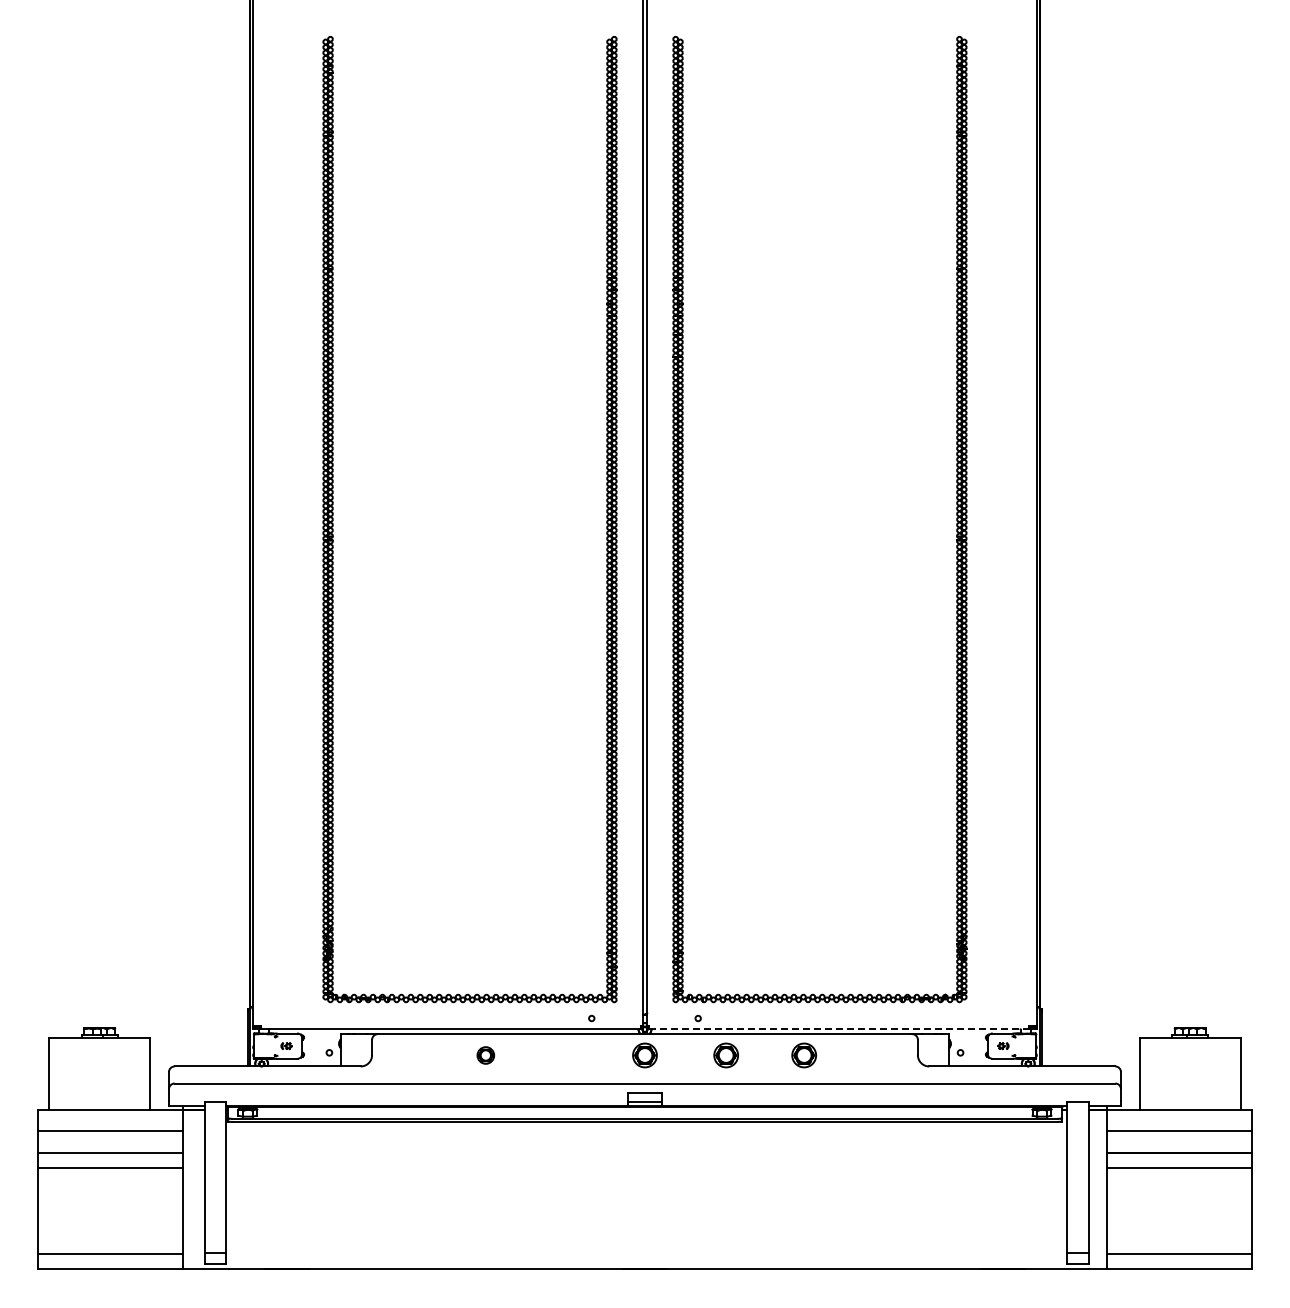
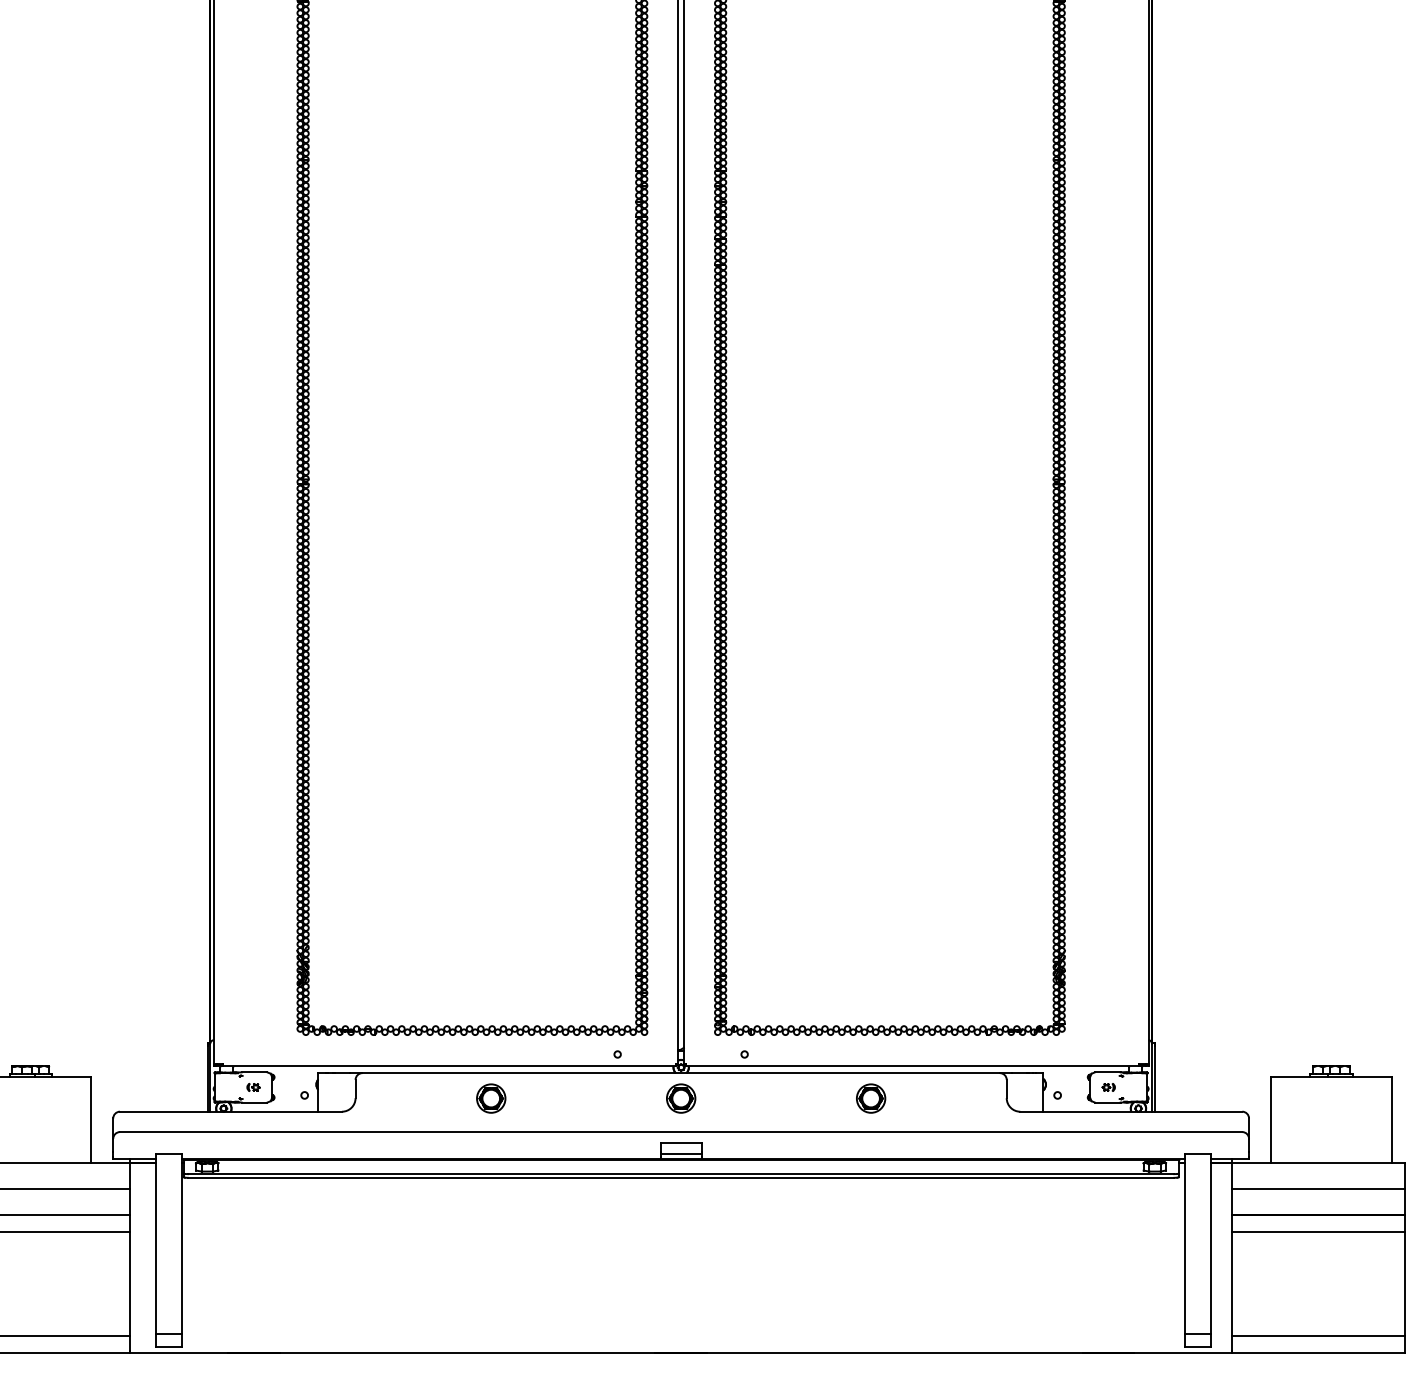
line: (839, 1028) -> (913, 1066), dashed -> solid
part: (485, 1055) -> (490, 1098), size x1.43
part: (725, 1055) -> (777, 1098), removed

